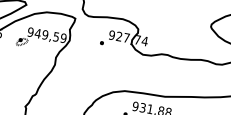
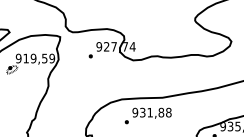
text: (38, 33) -> (26, 58), 949,59 -> 919,59

